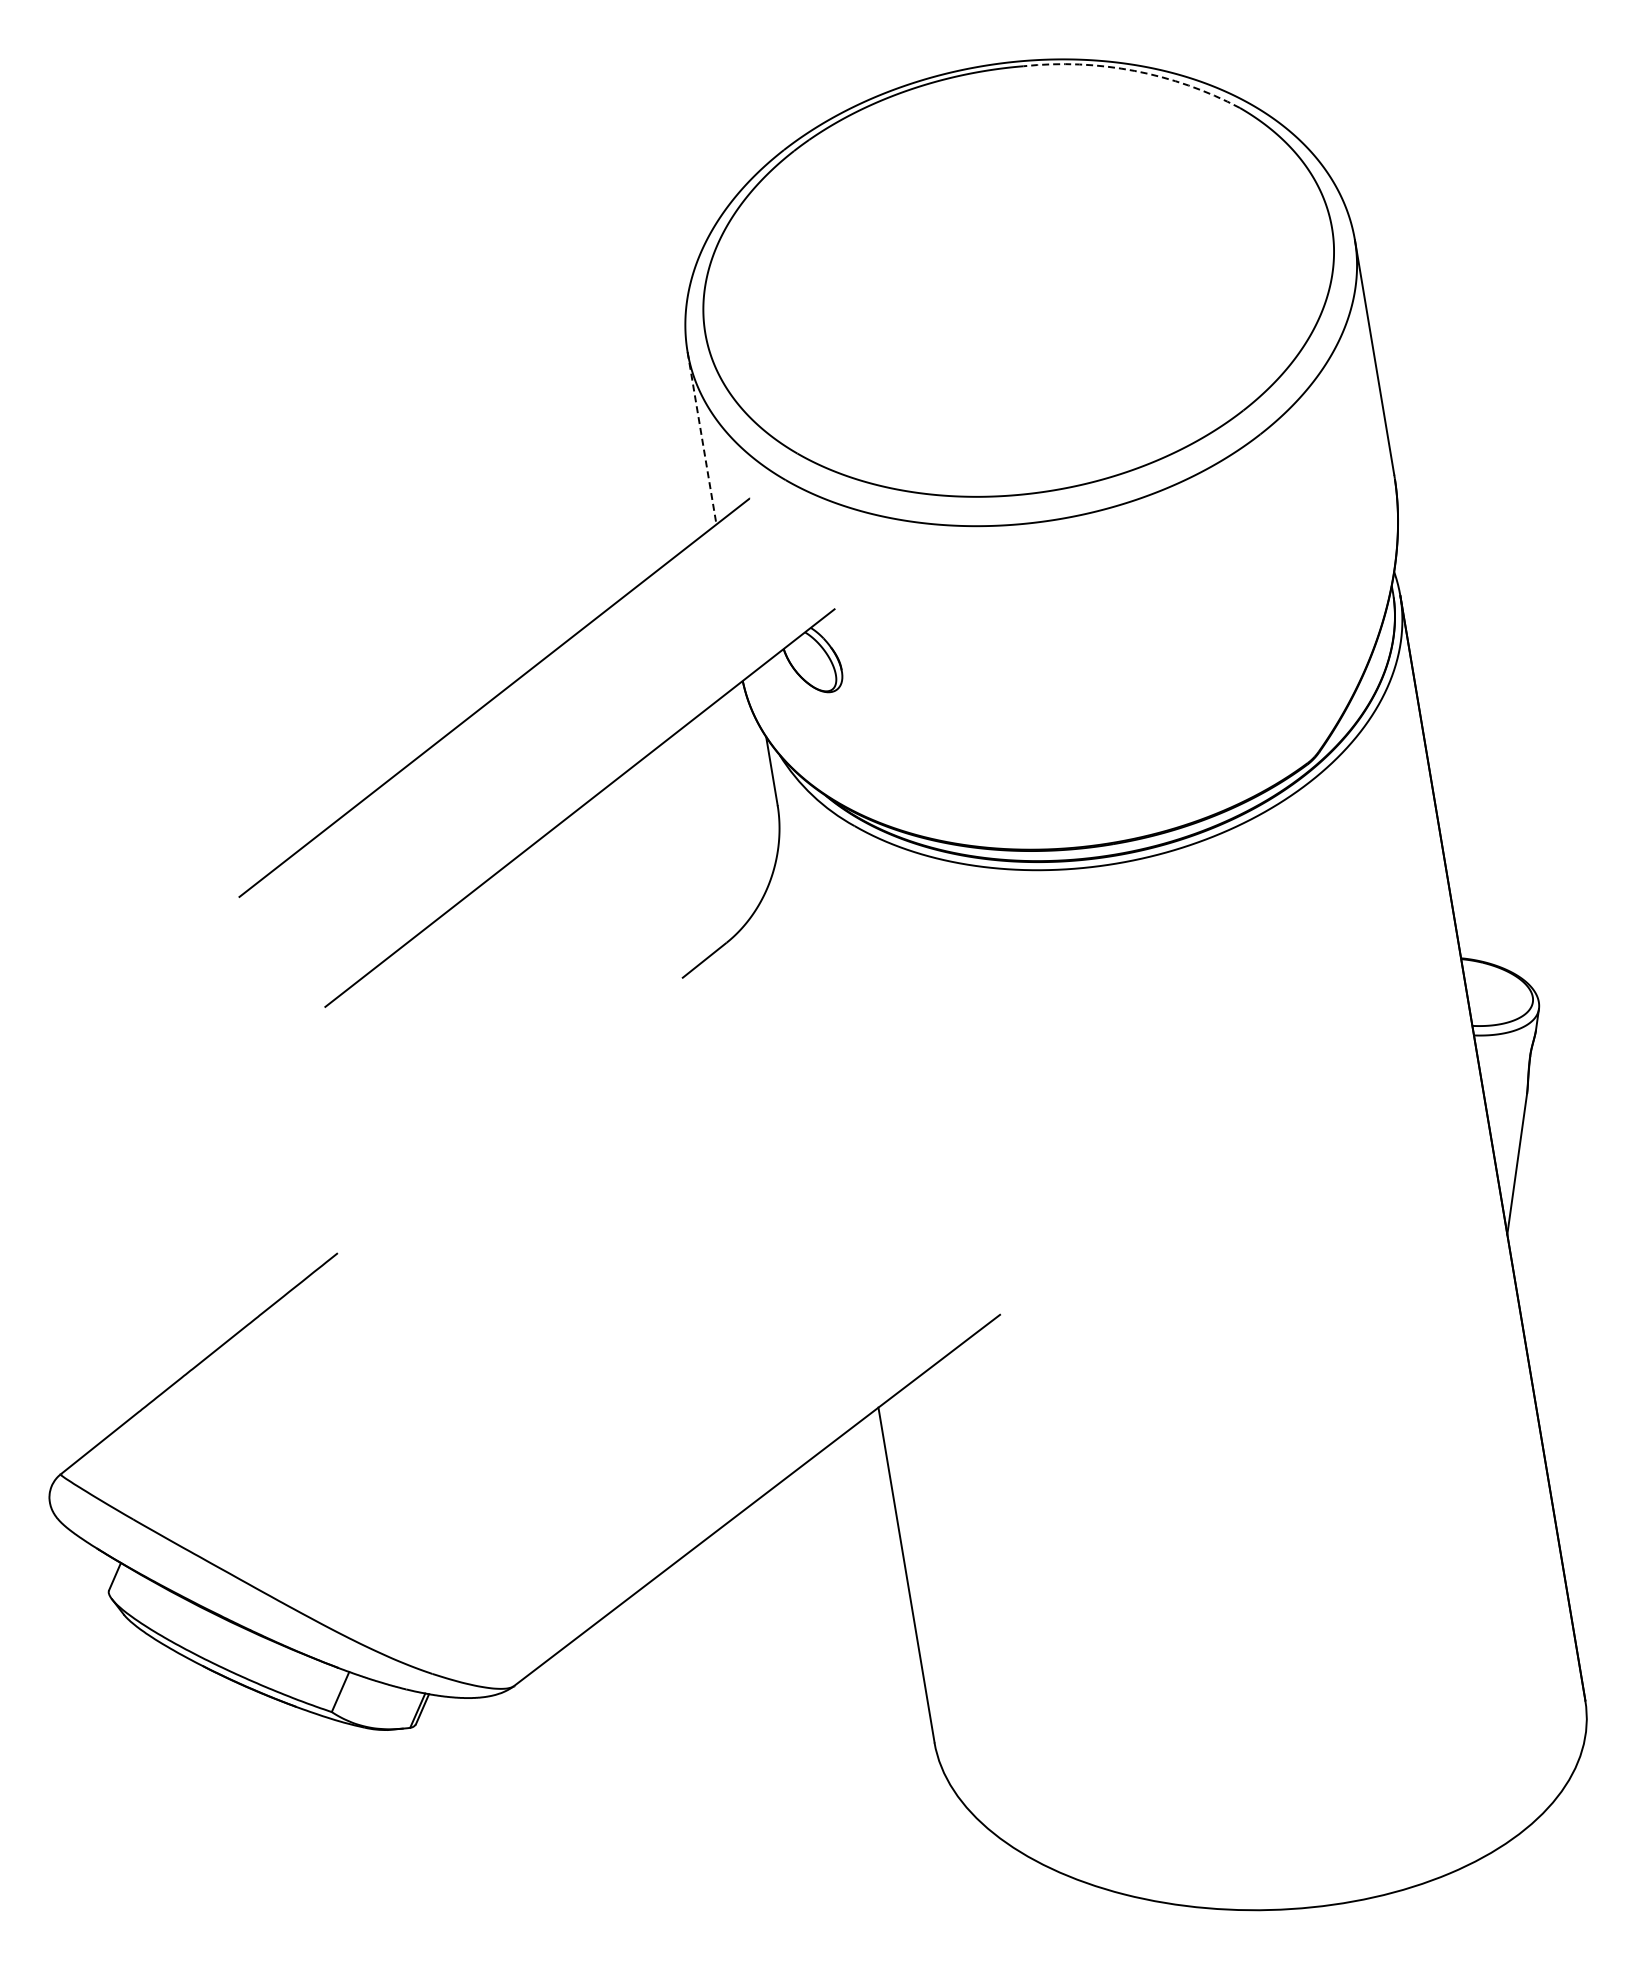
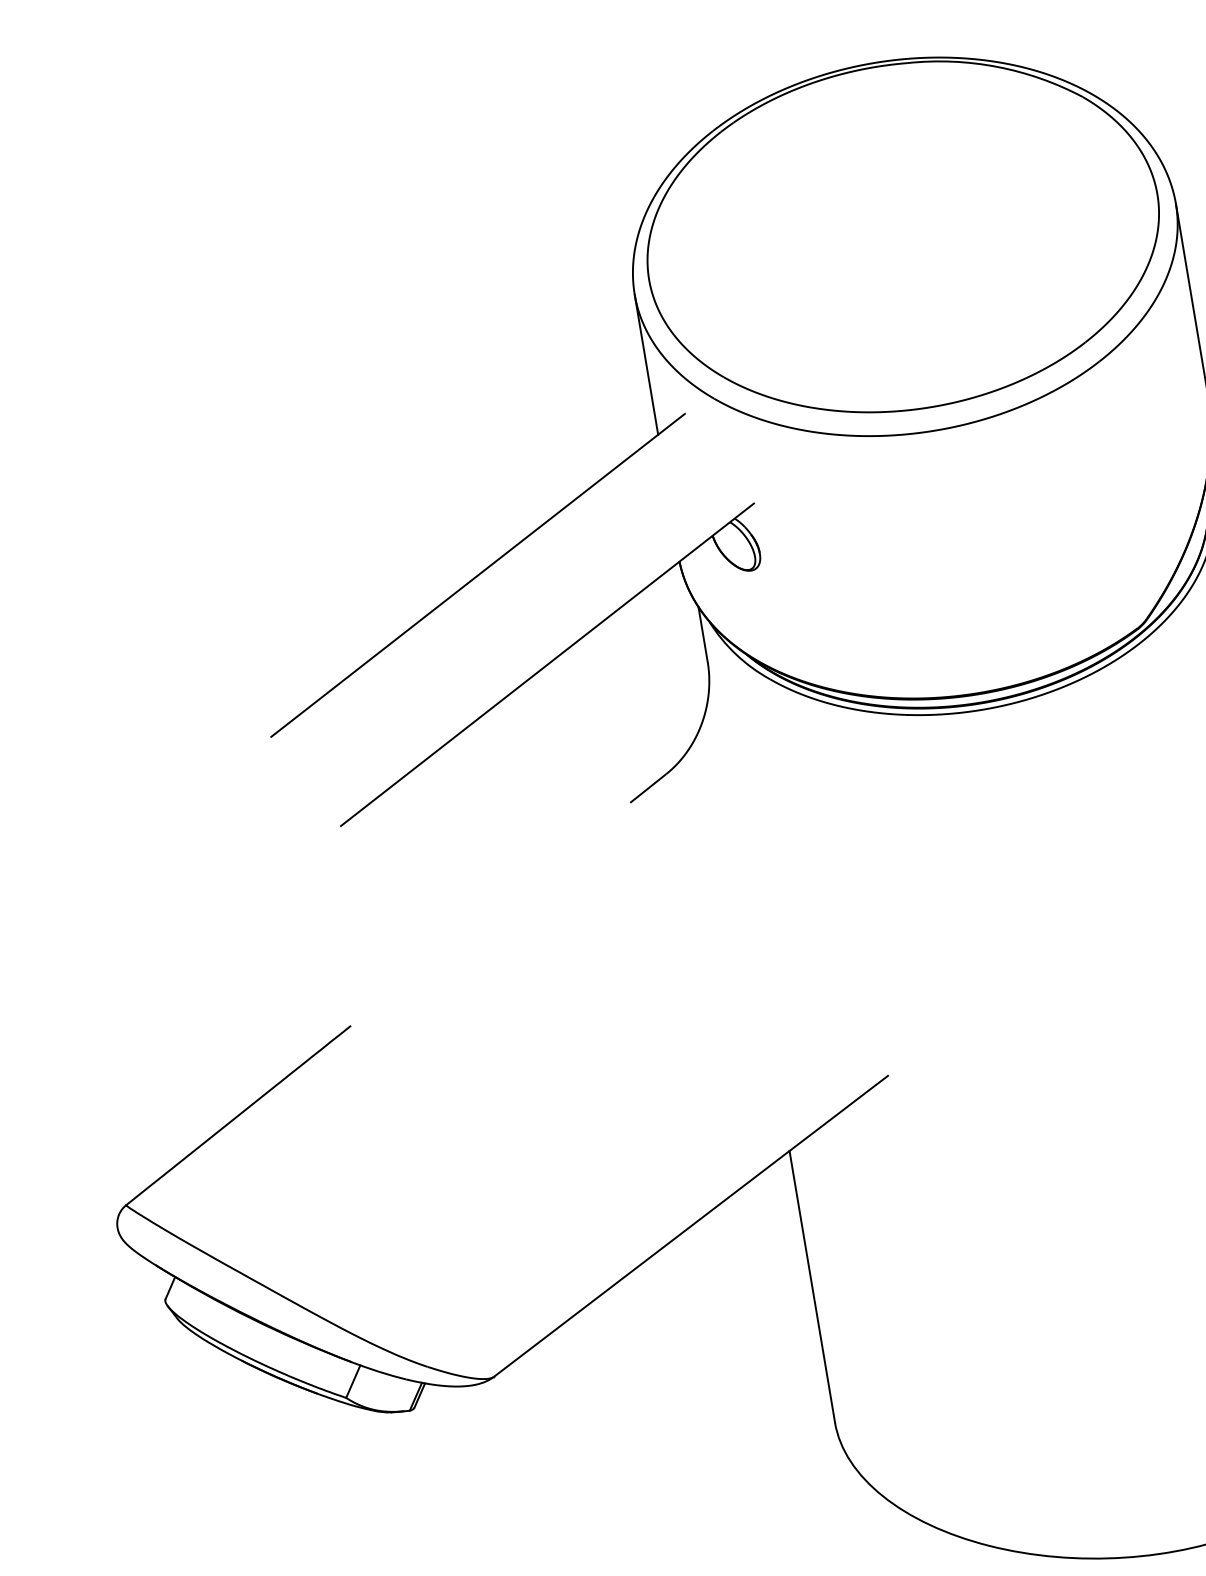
arc: (1134, 70) -> (997, 66), dashed -> solid
line: (702, 438) -> (646, 365), dashed -> solid

